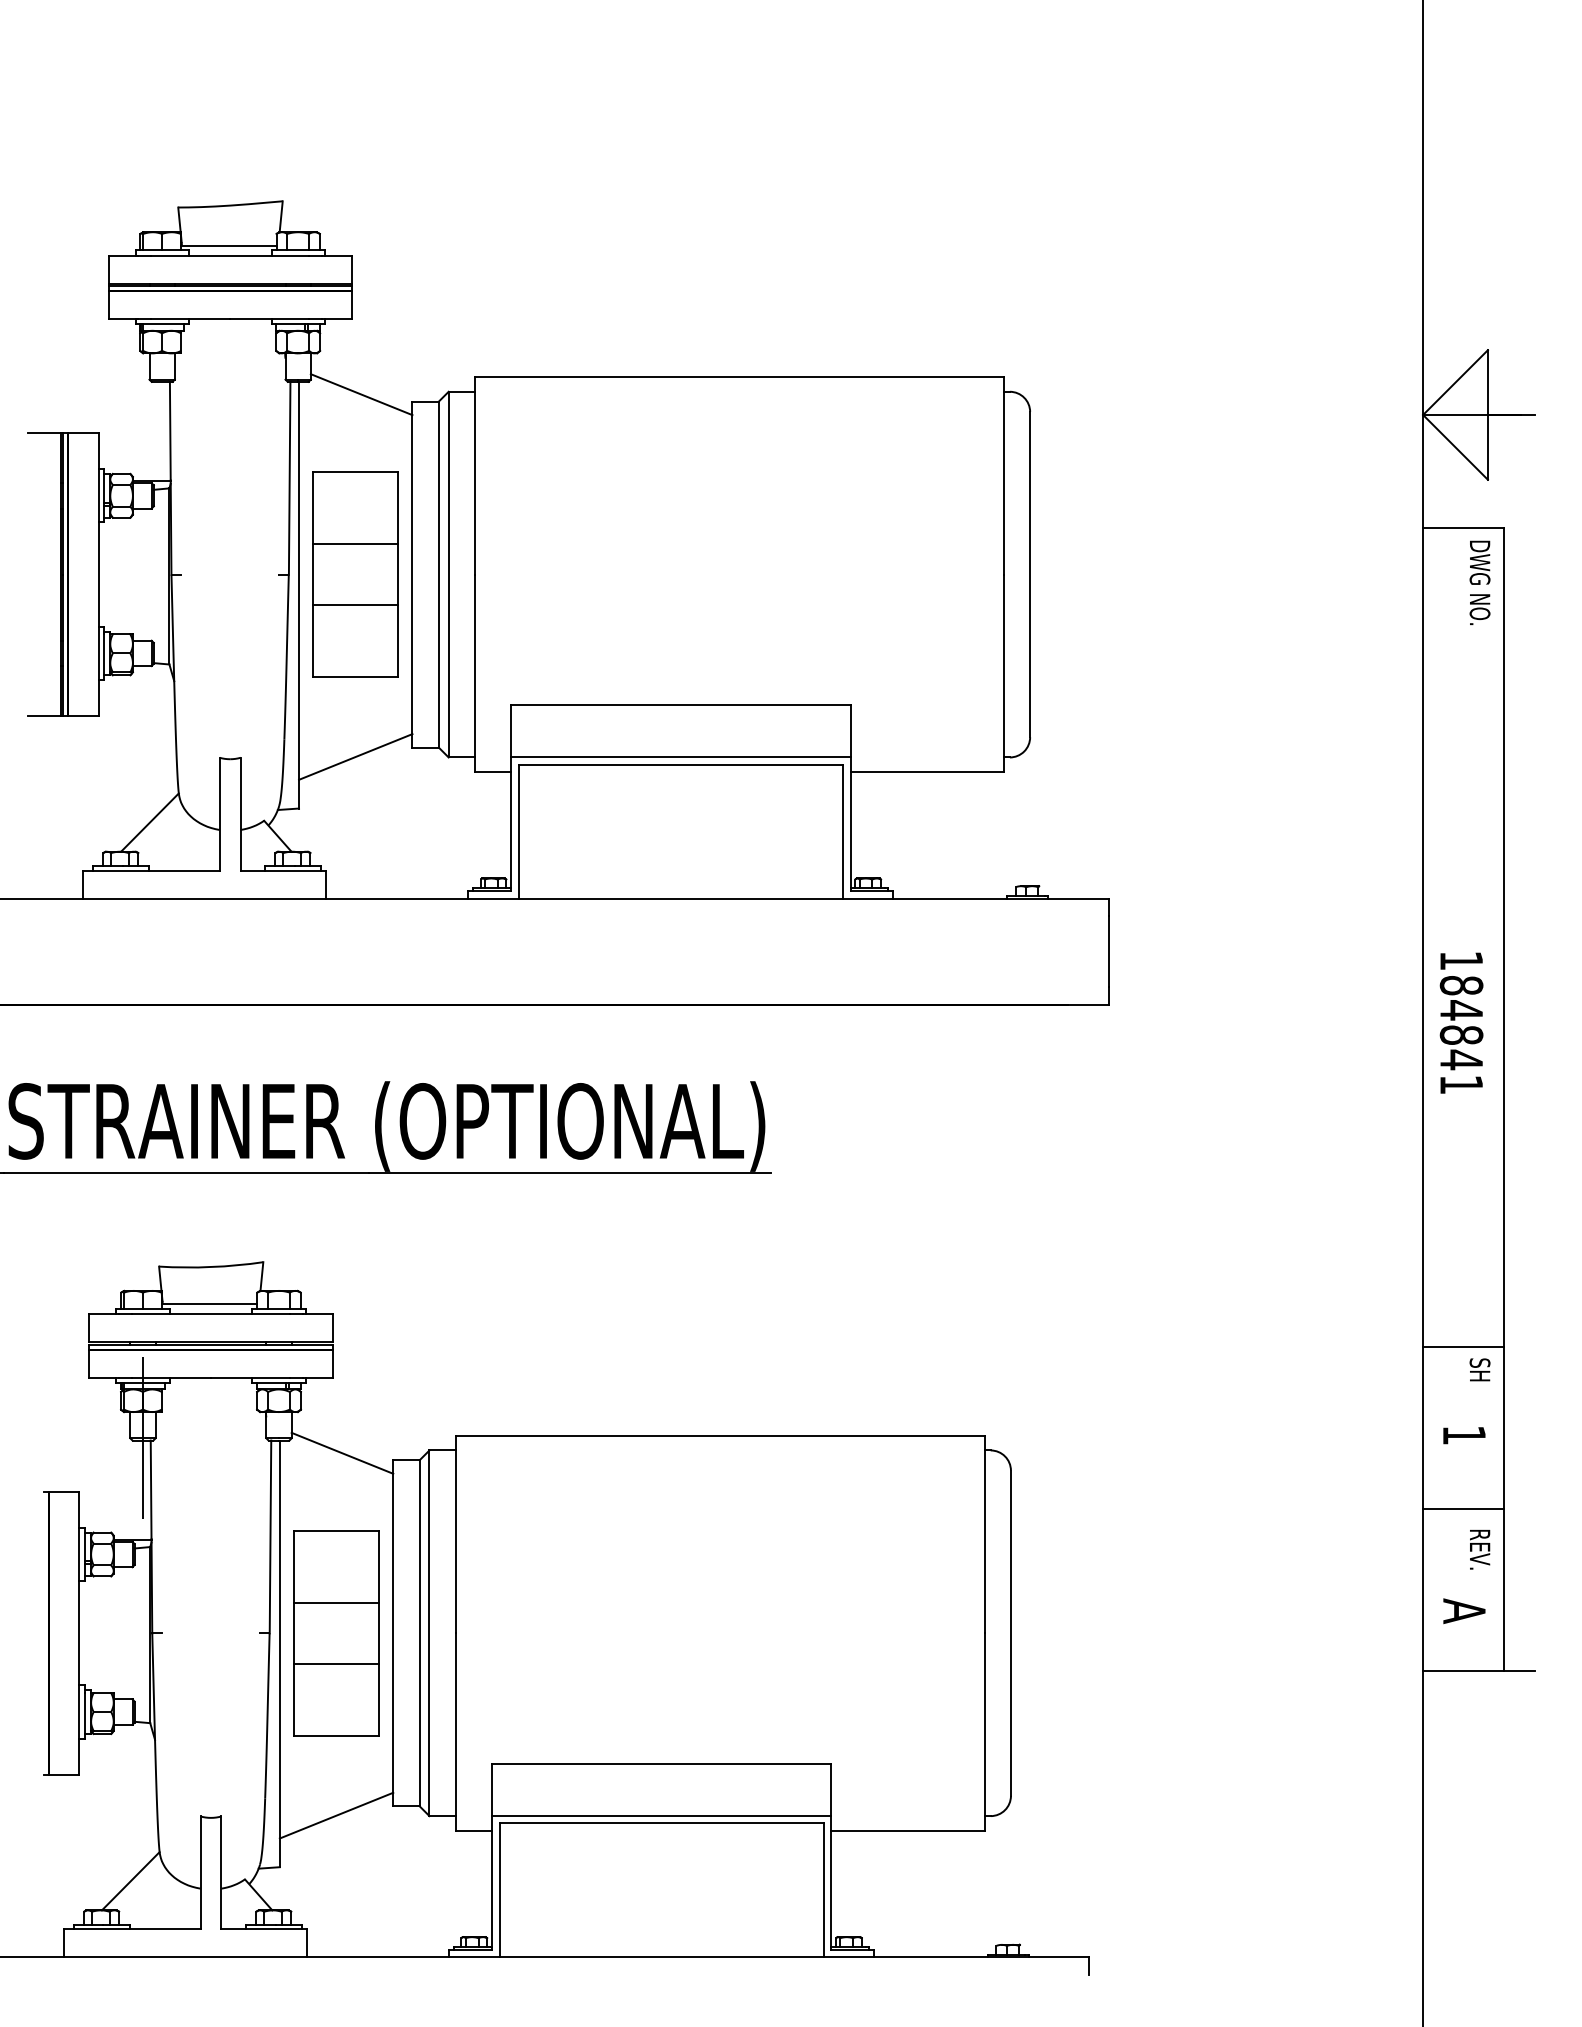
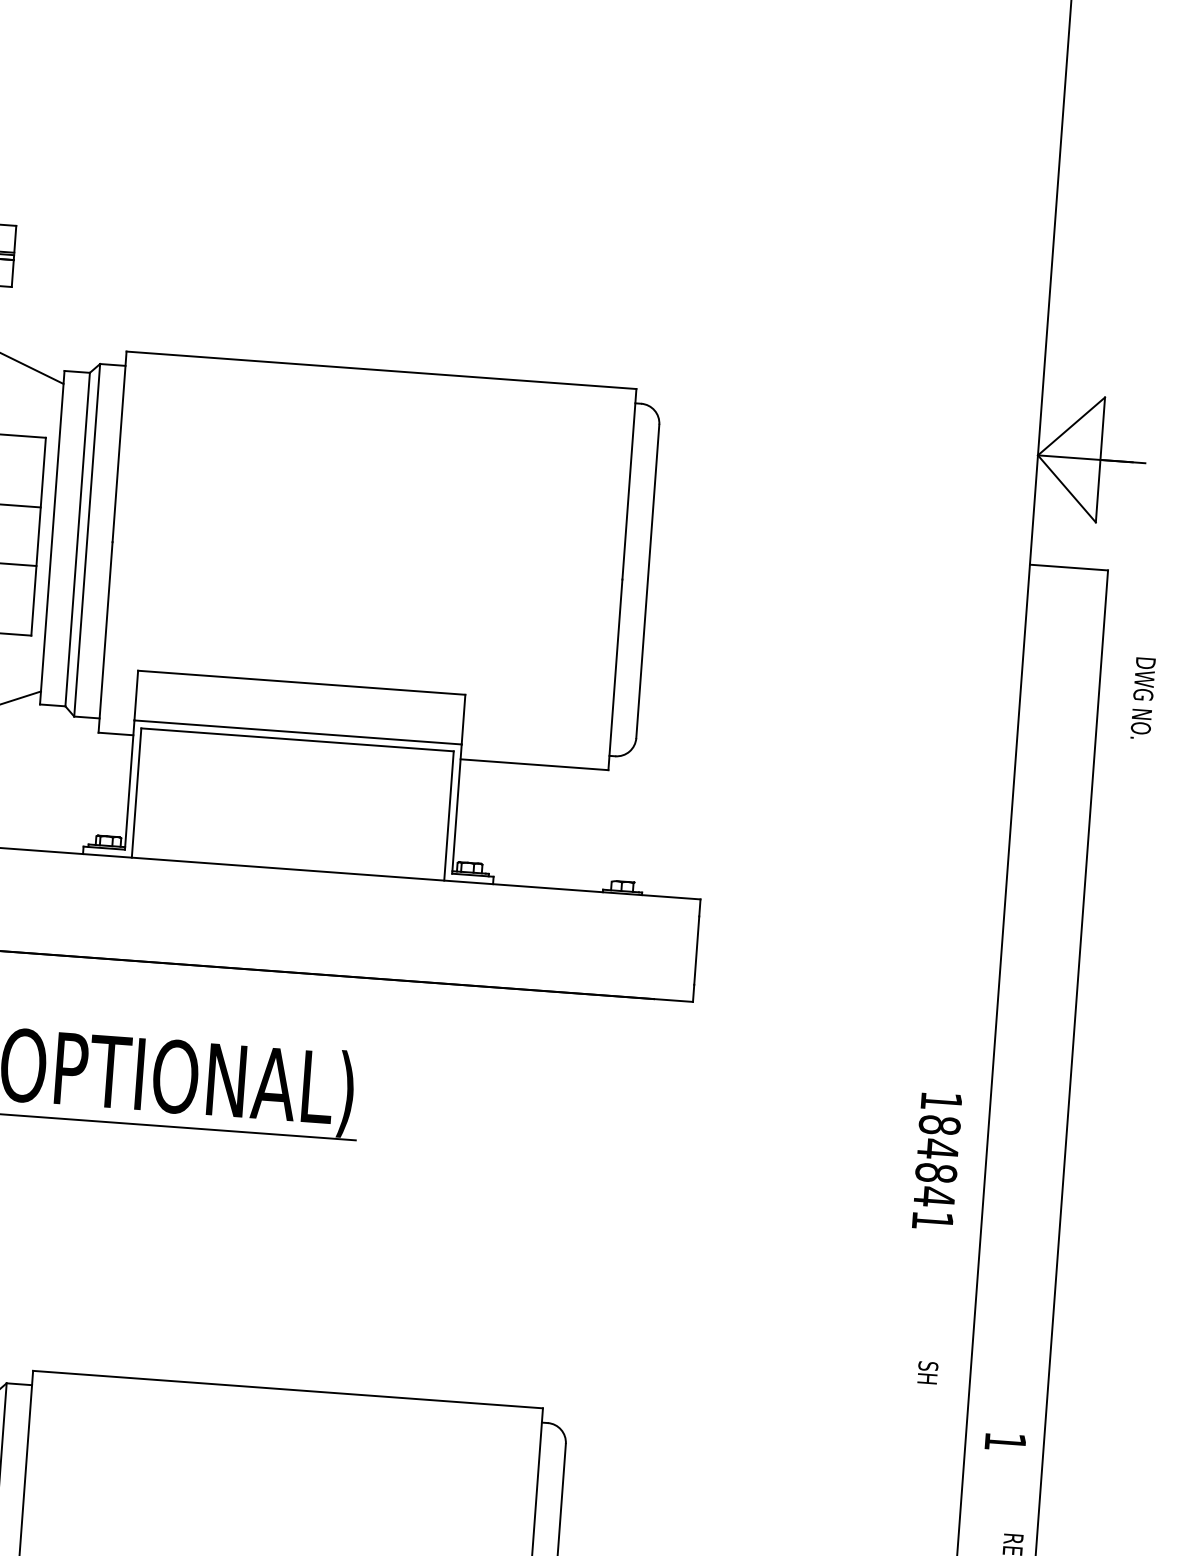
text: (1479, 582) -> (1142, 698), moved
text: (1461, 1022) -> (937, 1160), moved
line: (1463, 1346) -> (1010, 1356), removed
text: (1479, 1369) -> (927, 1372), moved
line: (1463, 1508) -> (999, 1512), removed

